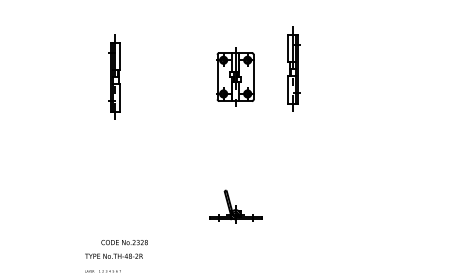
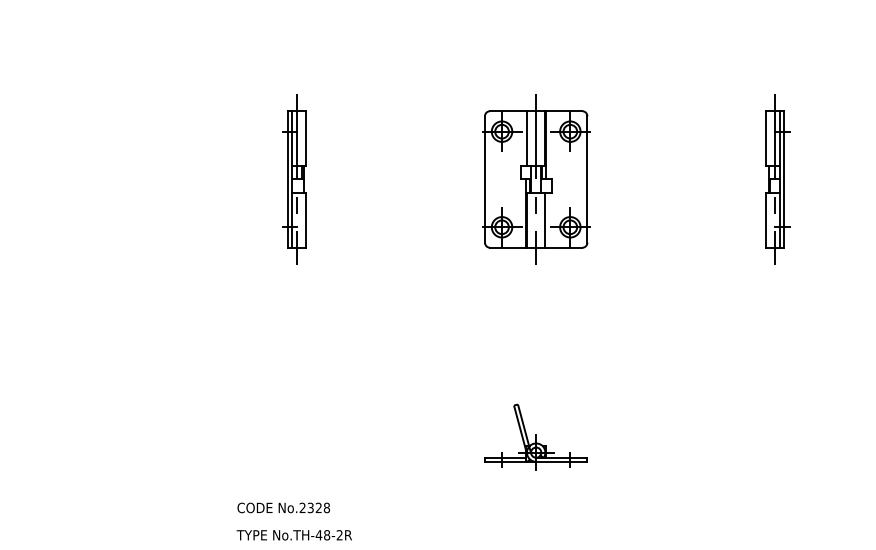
part: (293, 68) -> (776, 178), moved
part: (235, 76) -> (535, 178), size x1.43
text: (124, 242) -> (283, 507), moved

